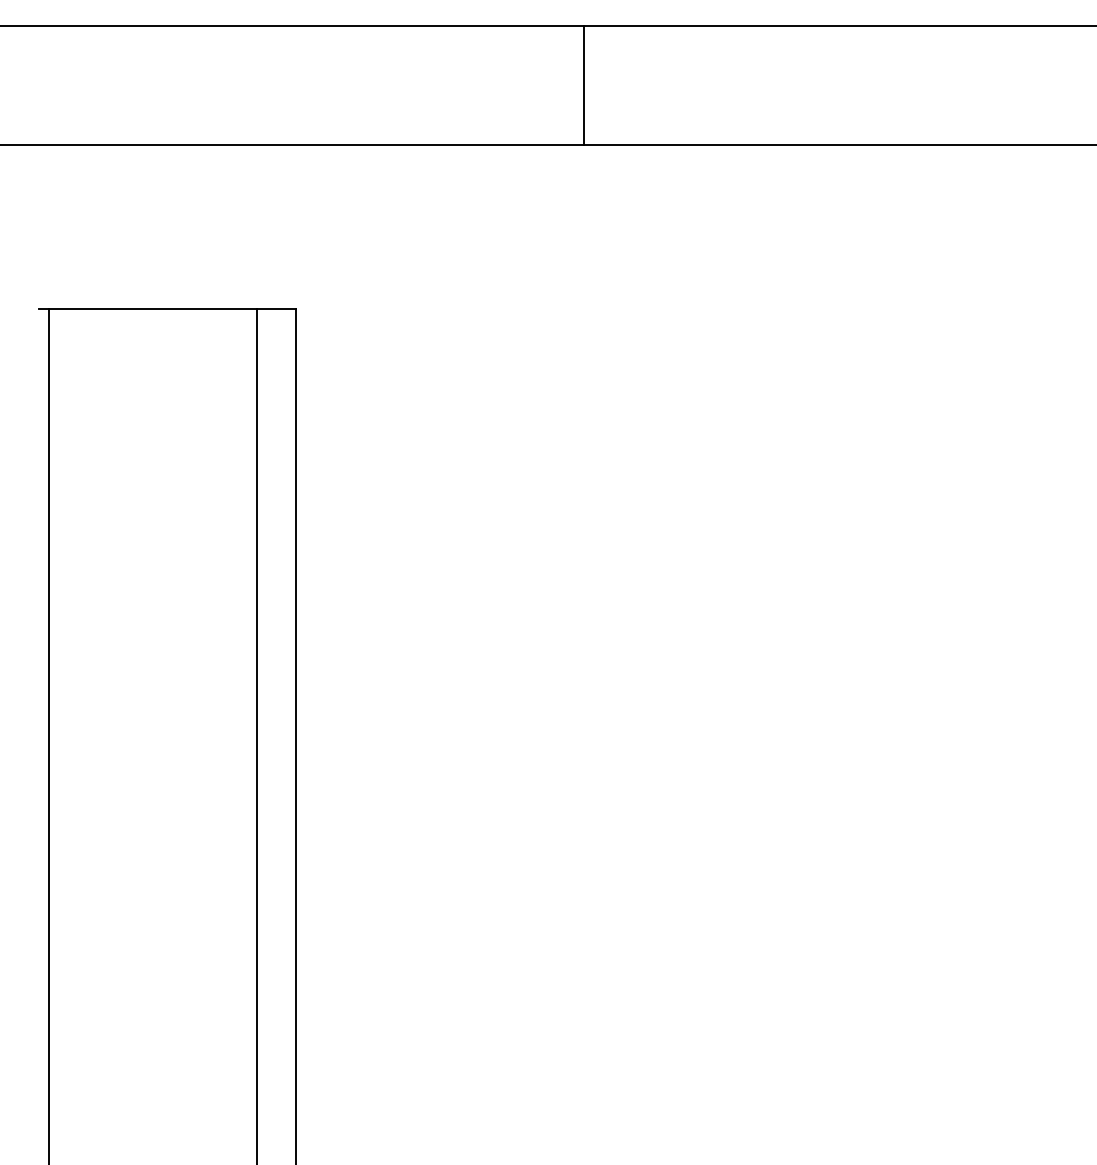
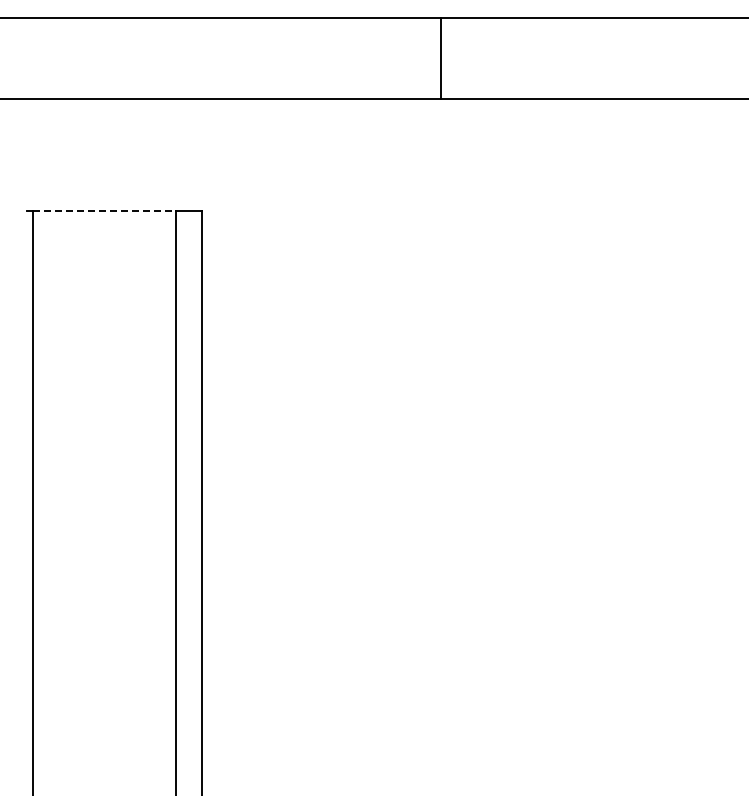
line: (585, 85) -> (441, 58), moved
line: (153, 309) -> (104, 211), solid -> dashed

